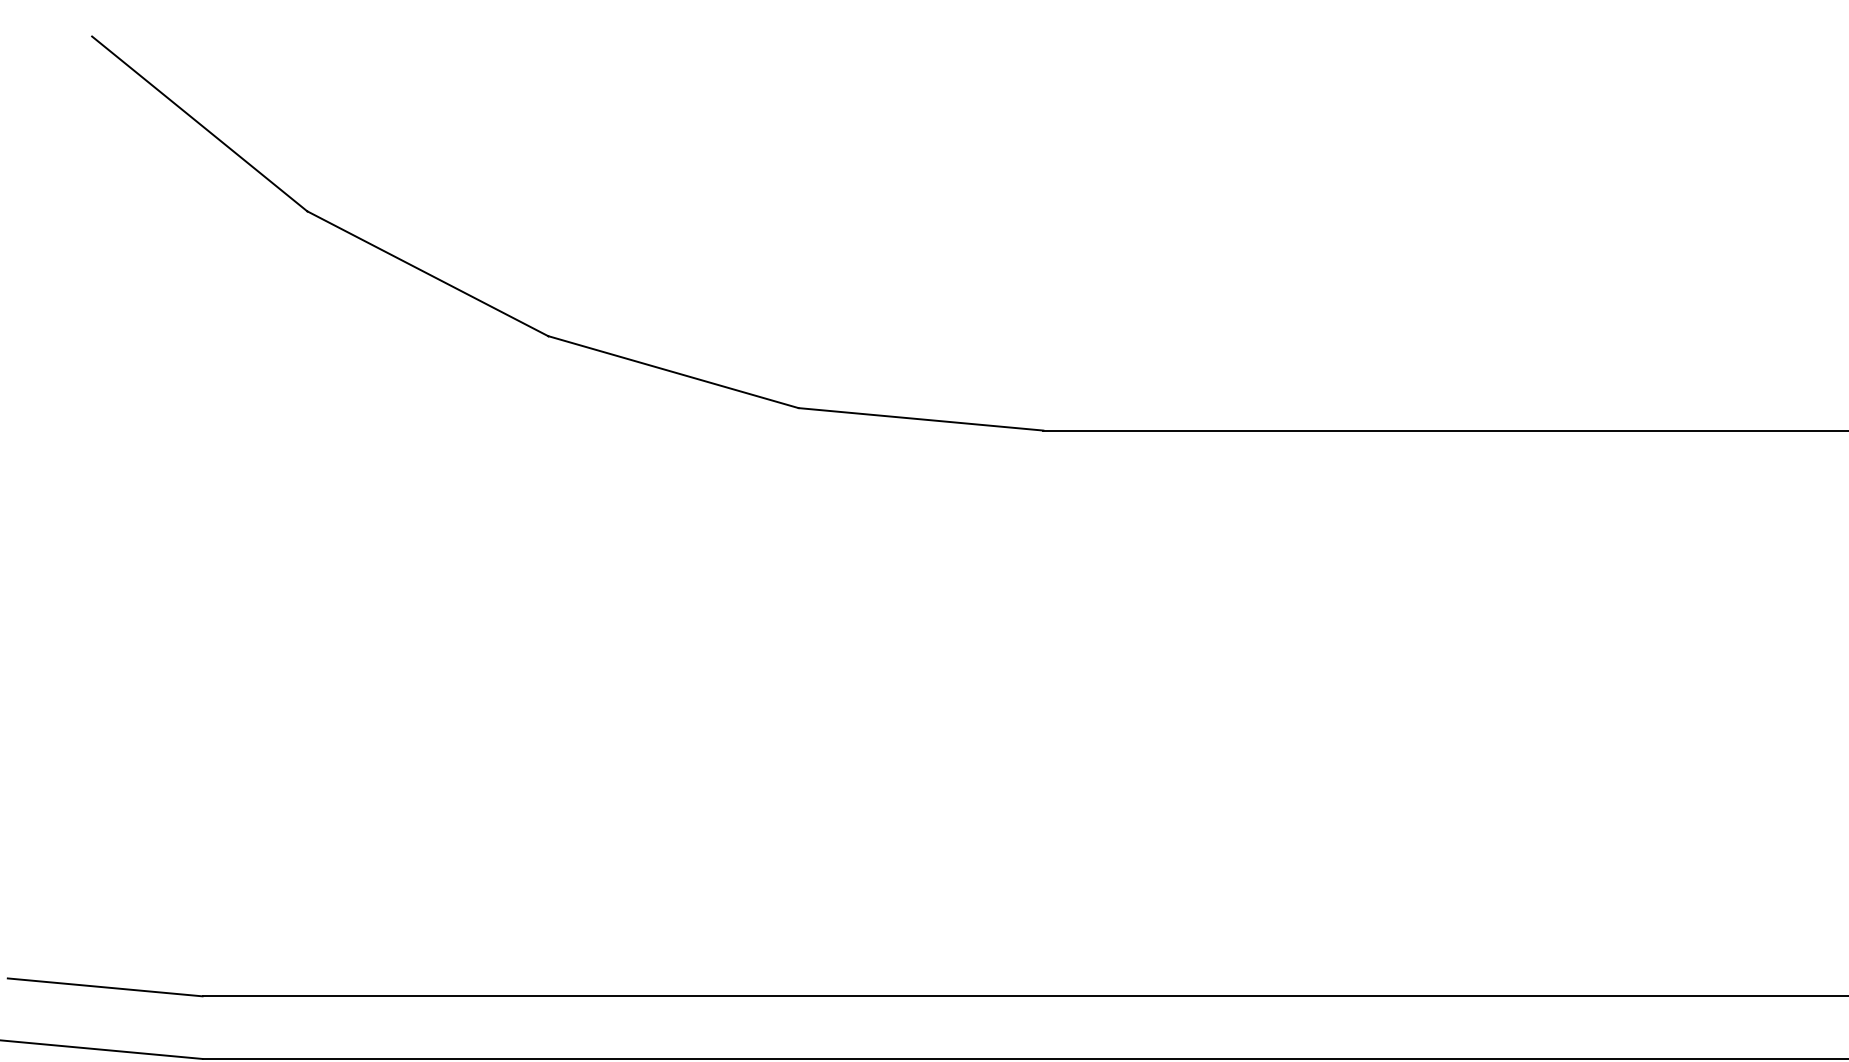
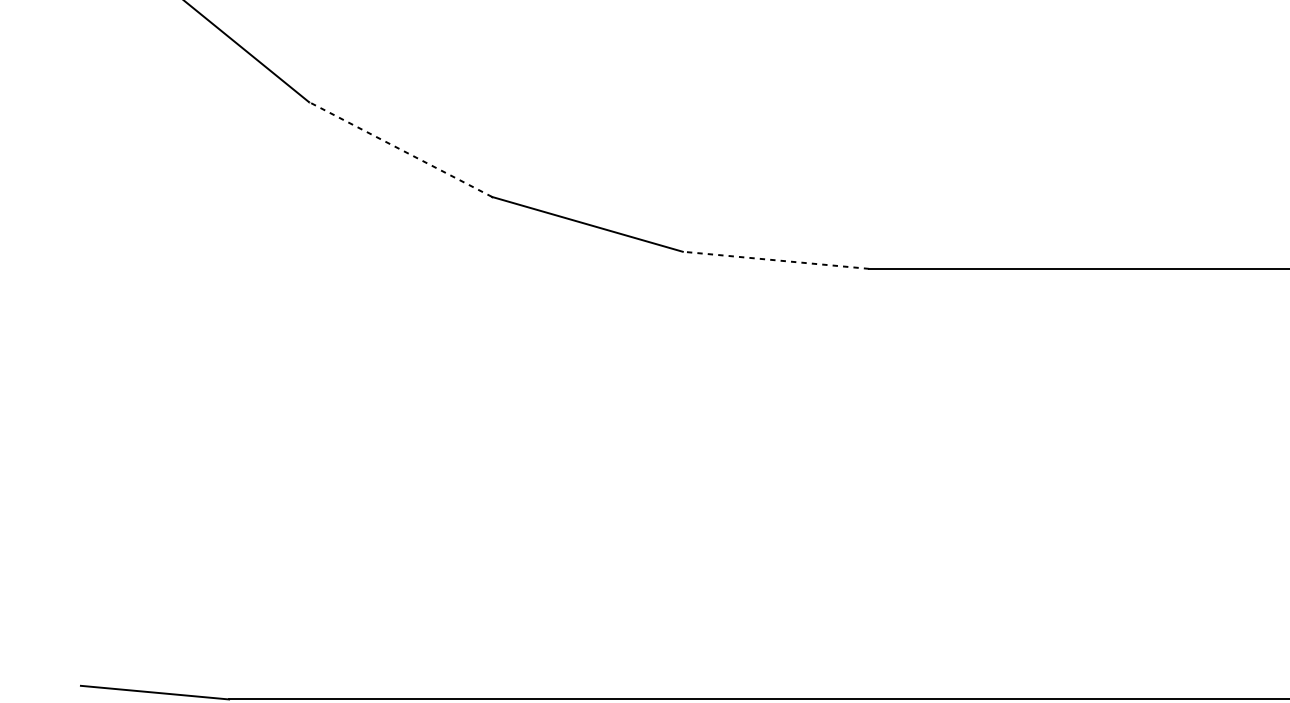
line: (427, 273) -> (400, 149), solid -> dashed
line: (921, 419) -> (776, 260), solid -> dashed

